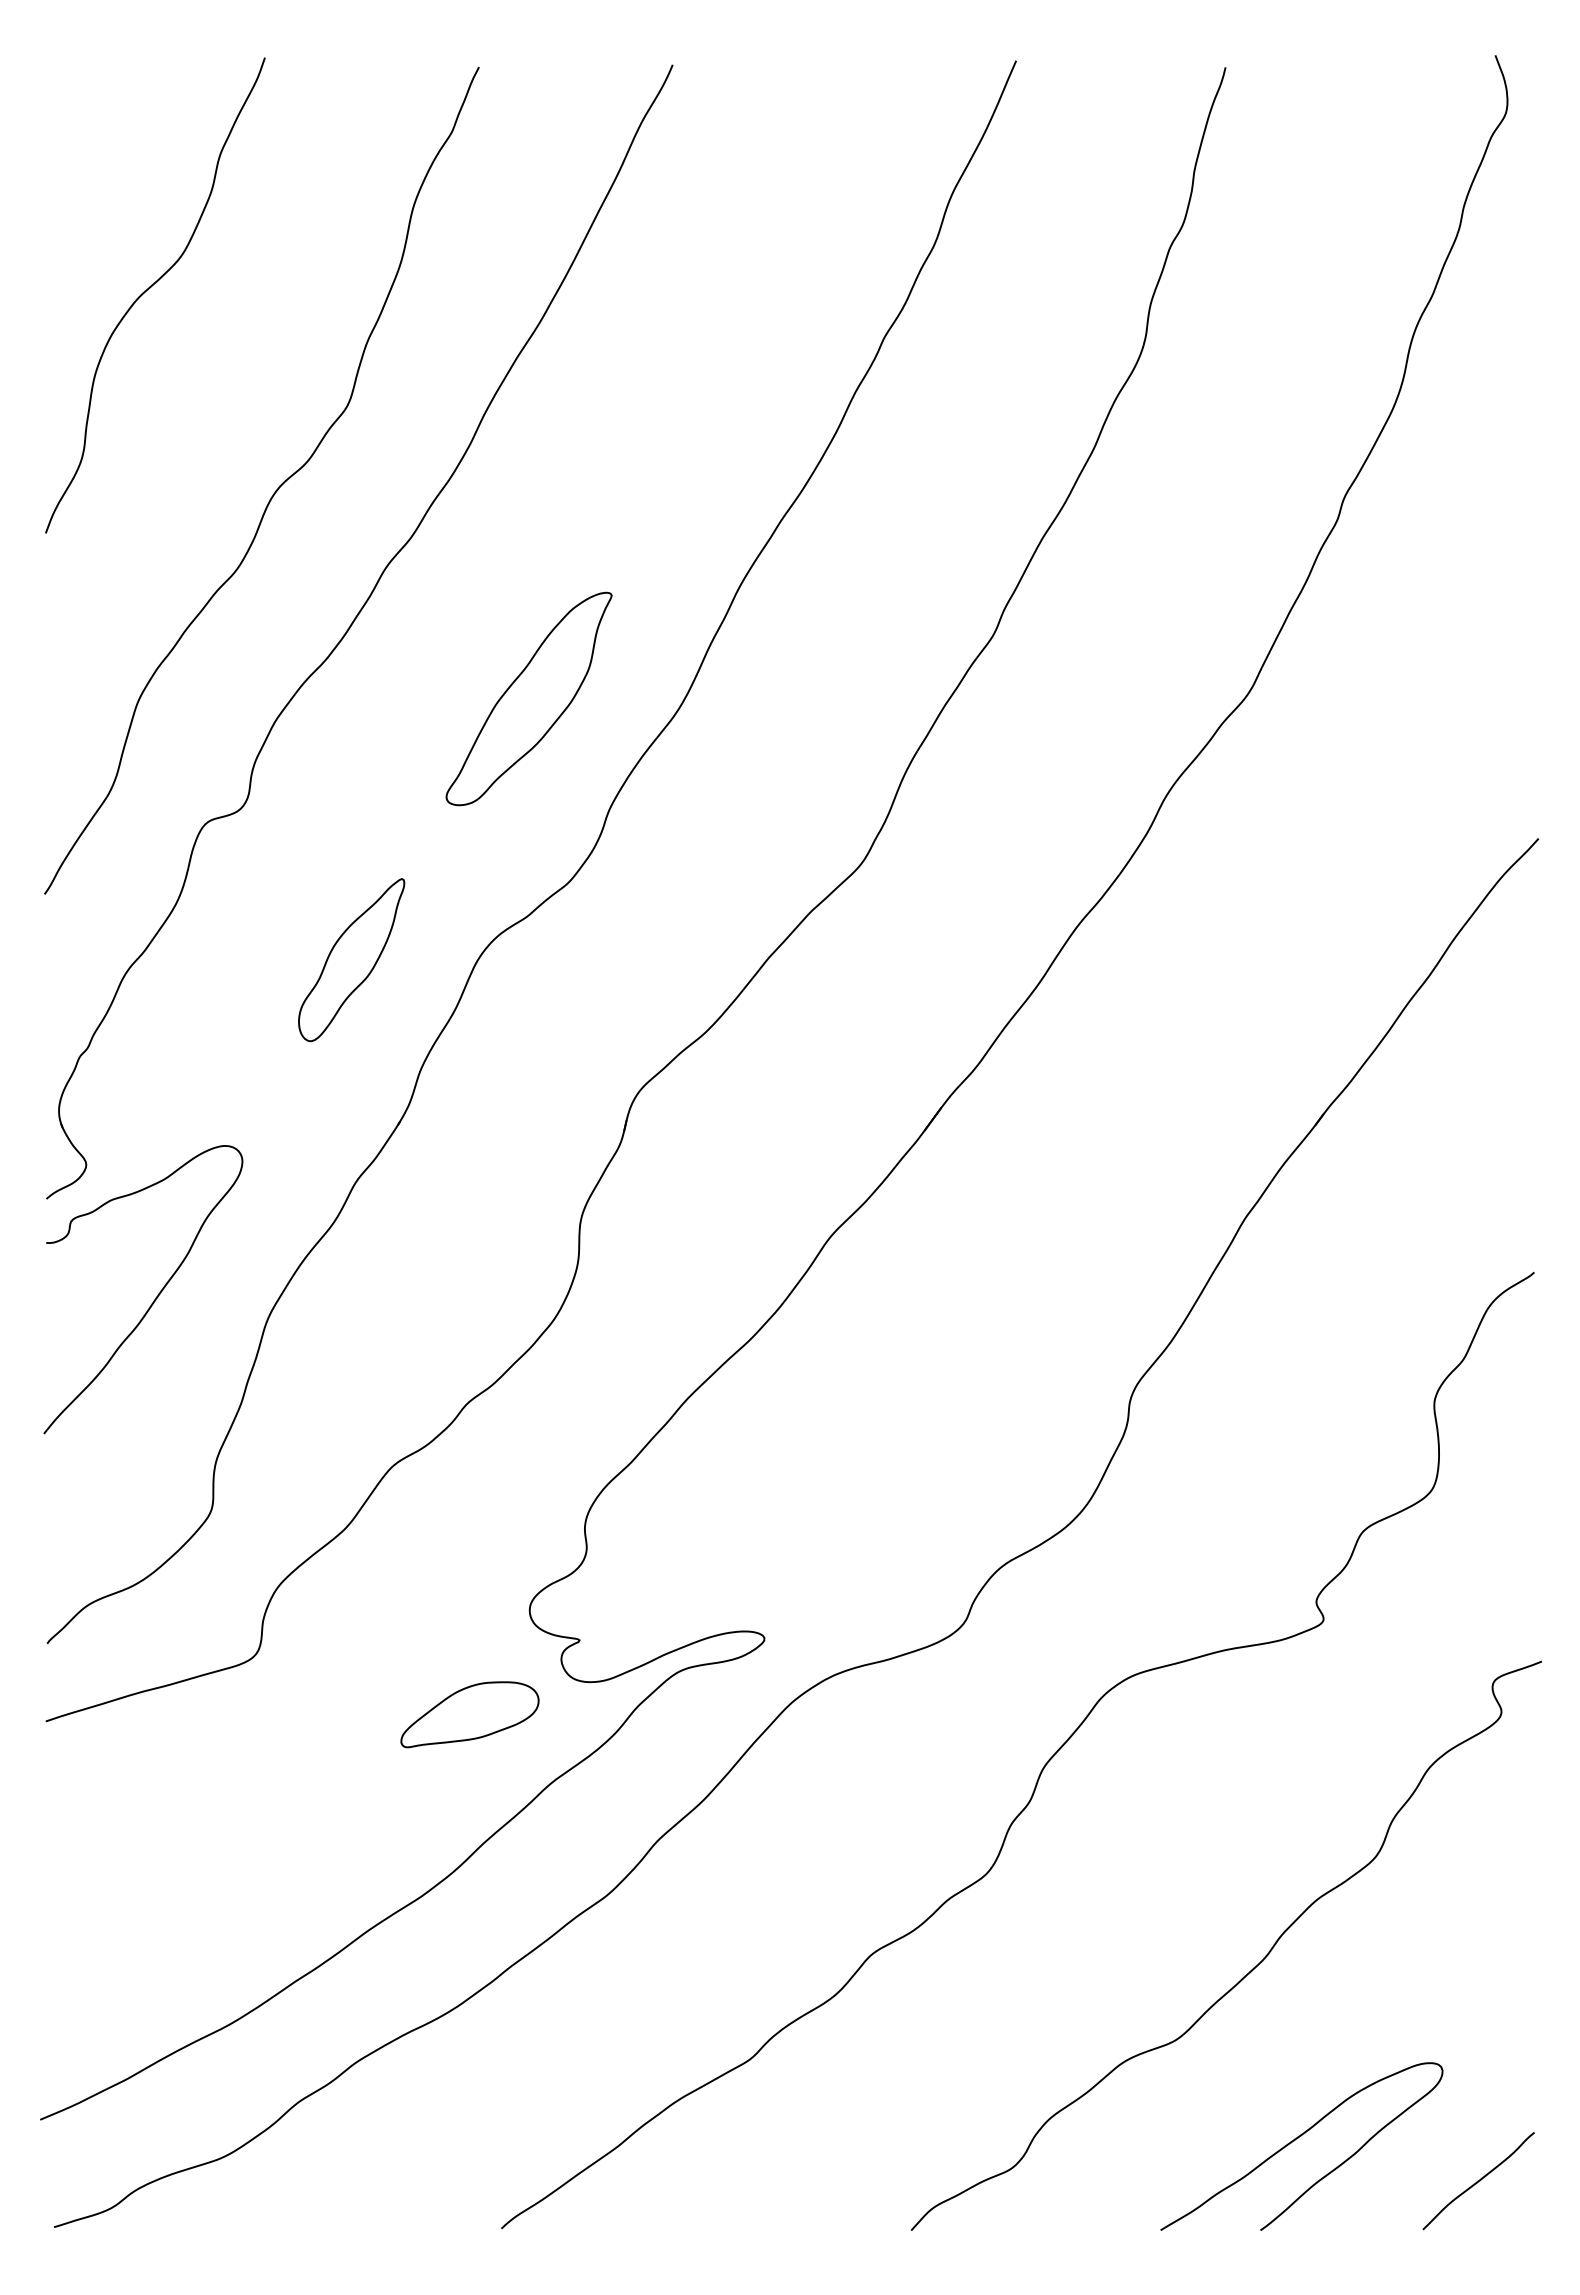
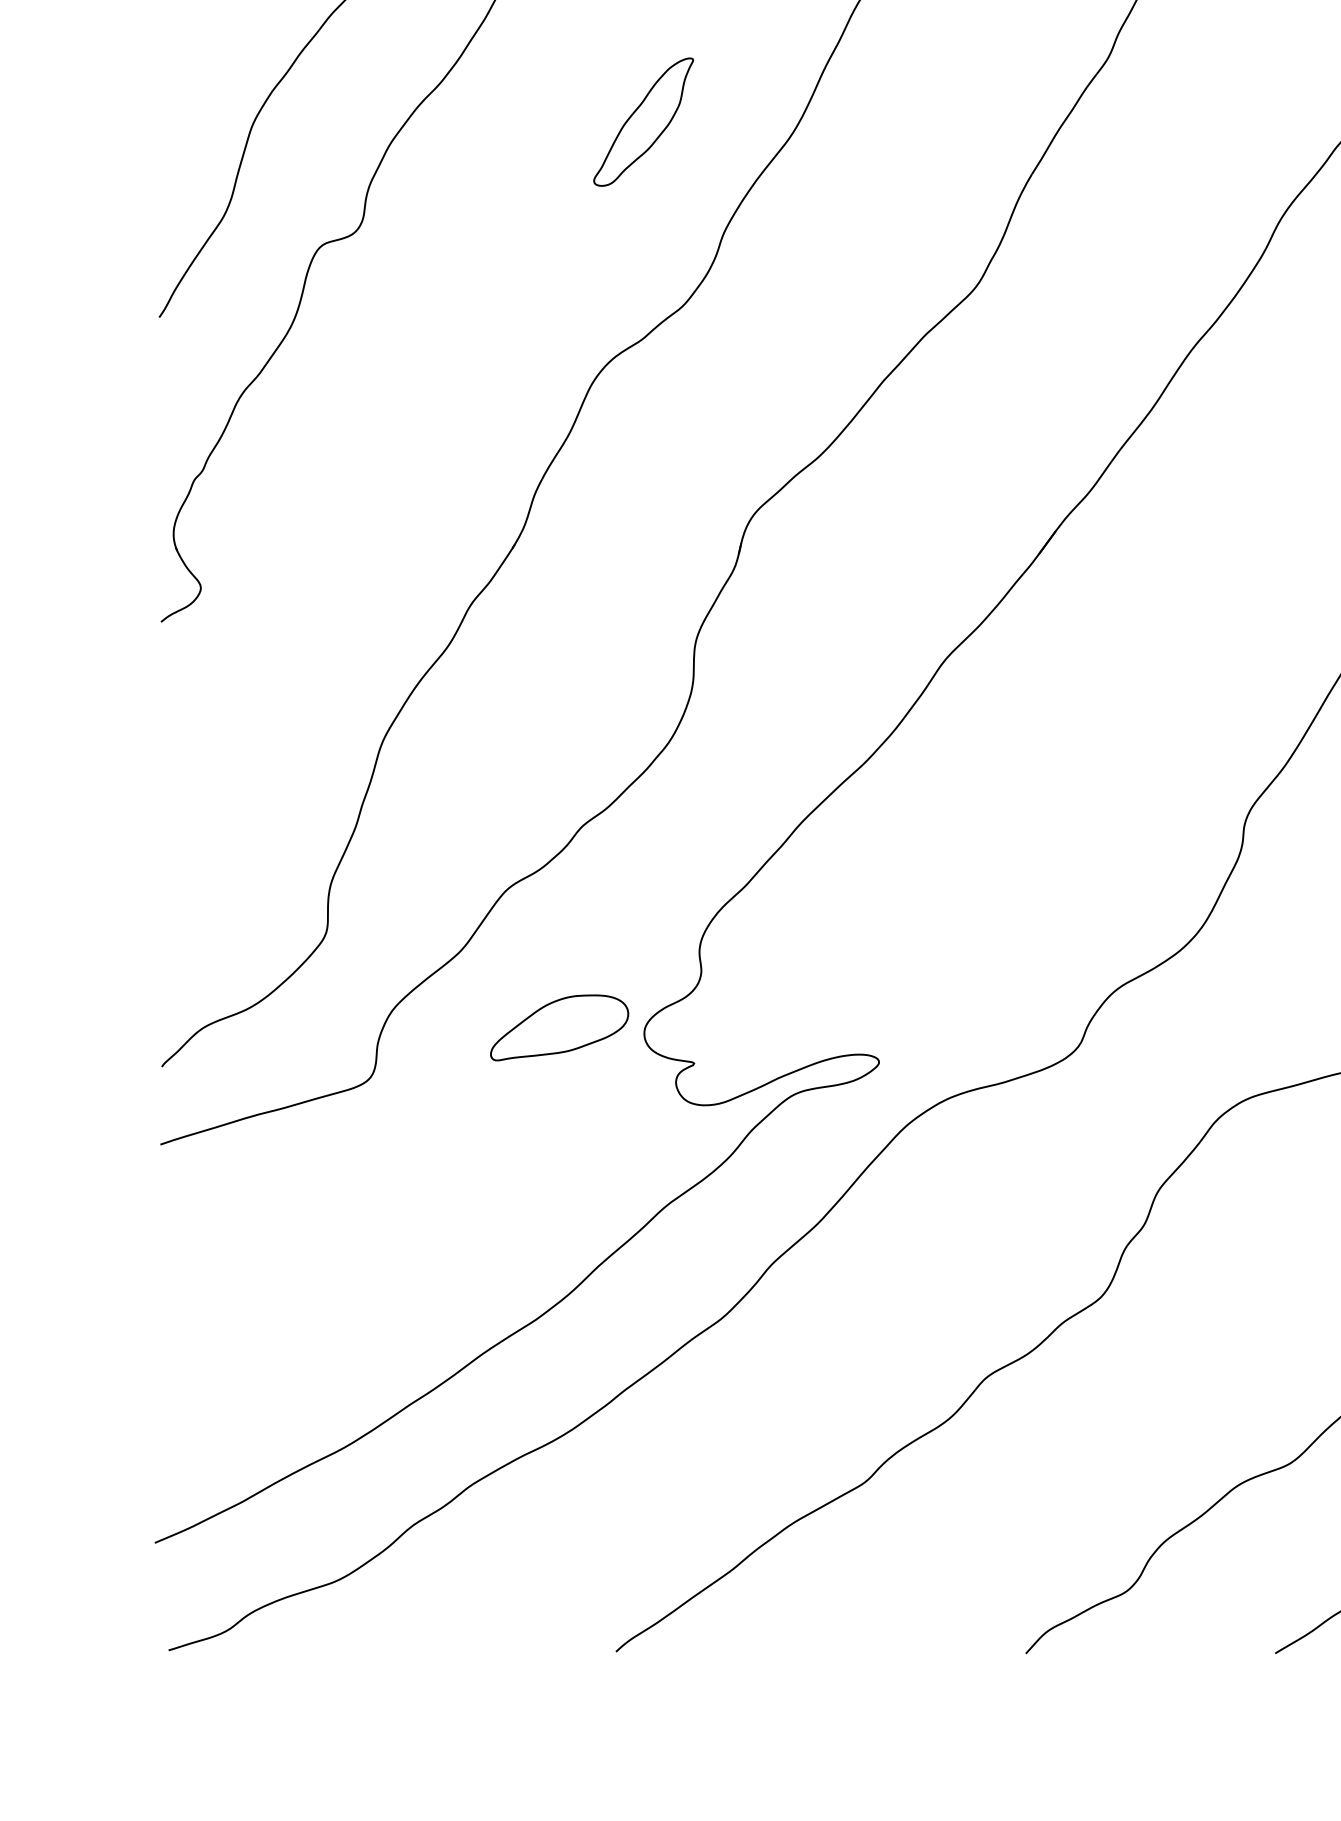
part: (528, 698) -> (643, 121), size x0.6
part: (351, 960) -> (466, 383), removed
curve: (155, 1297) -> (270, 720), removed
part: (469, 1714) -> (559, 1027), moved

